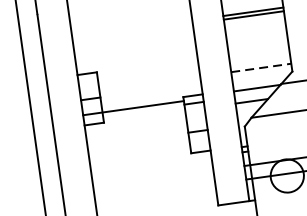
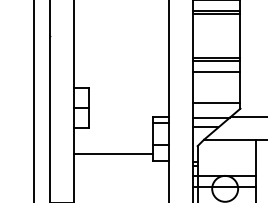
line: (255, 28) -> (216, 71), added
line: (260, 67) -> (216, 102), dashed -> solid
line: (133, 107) -> (113, 153), moved

